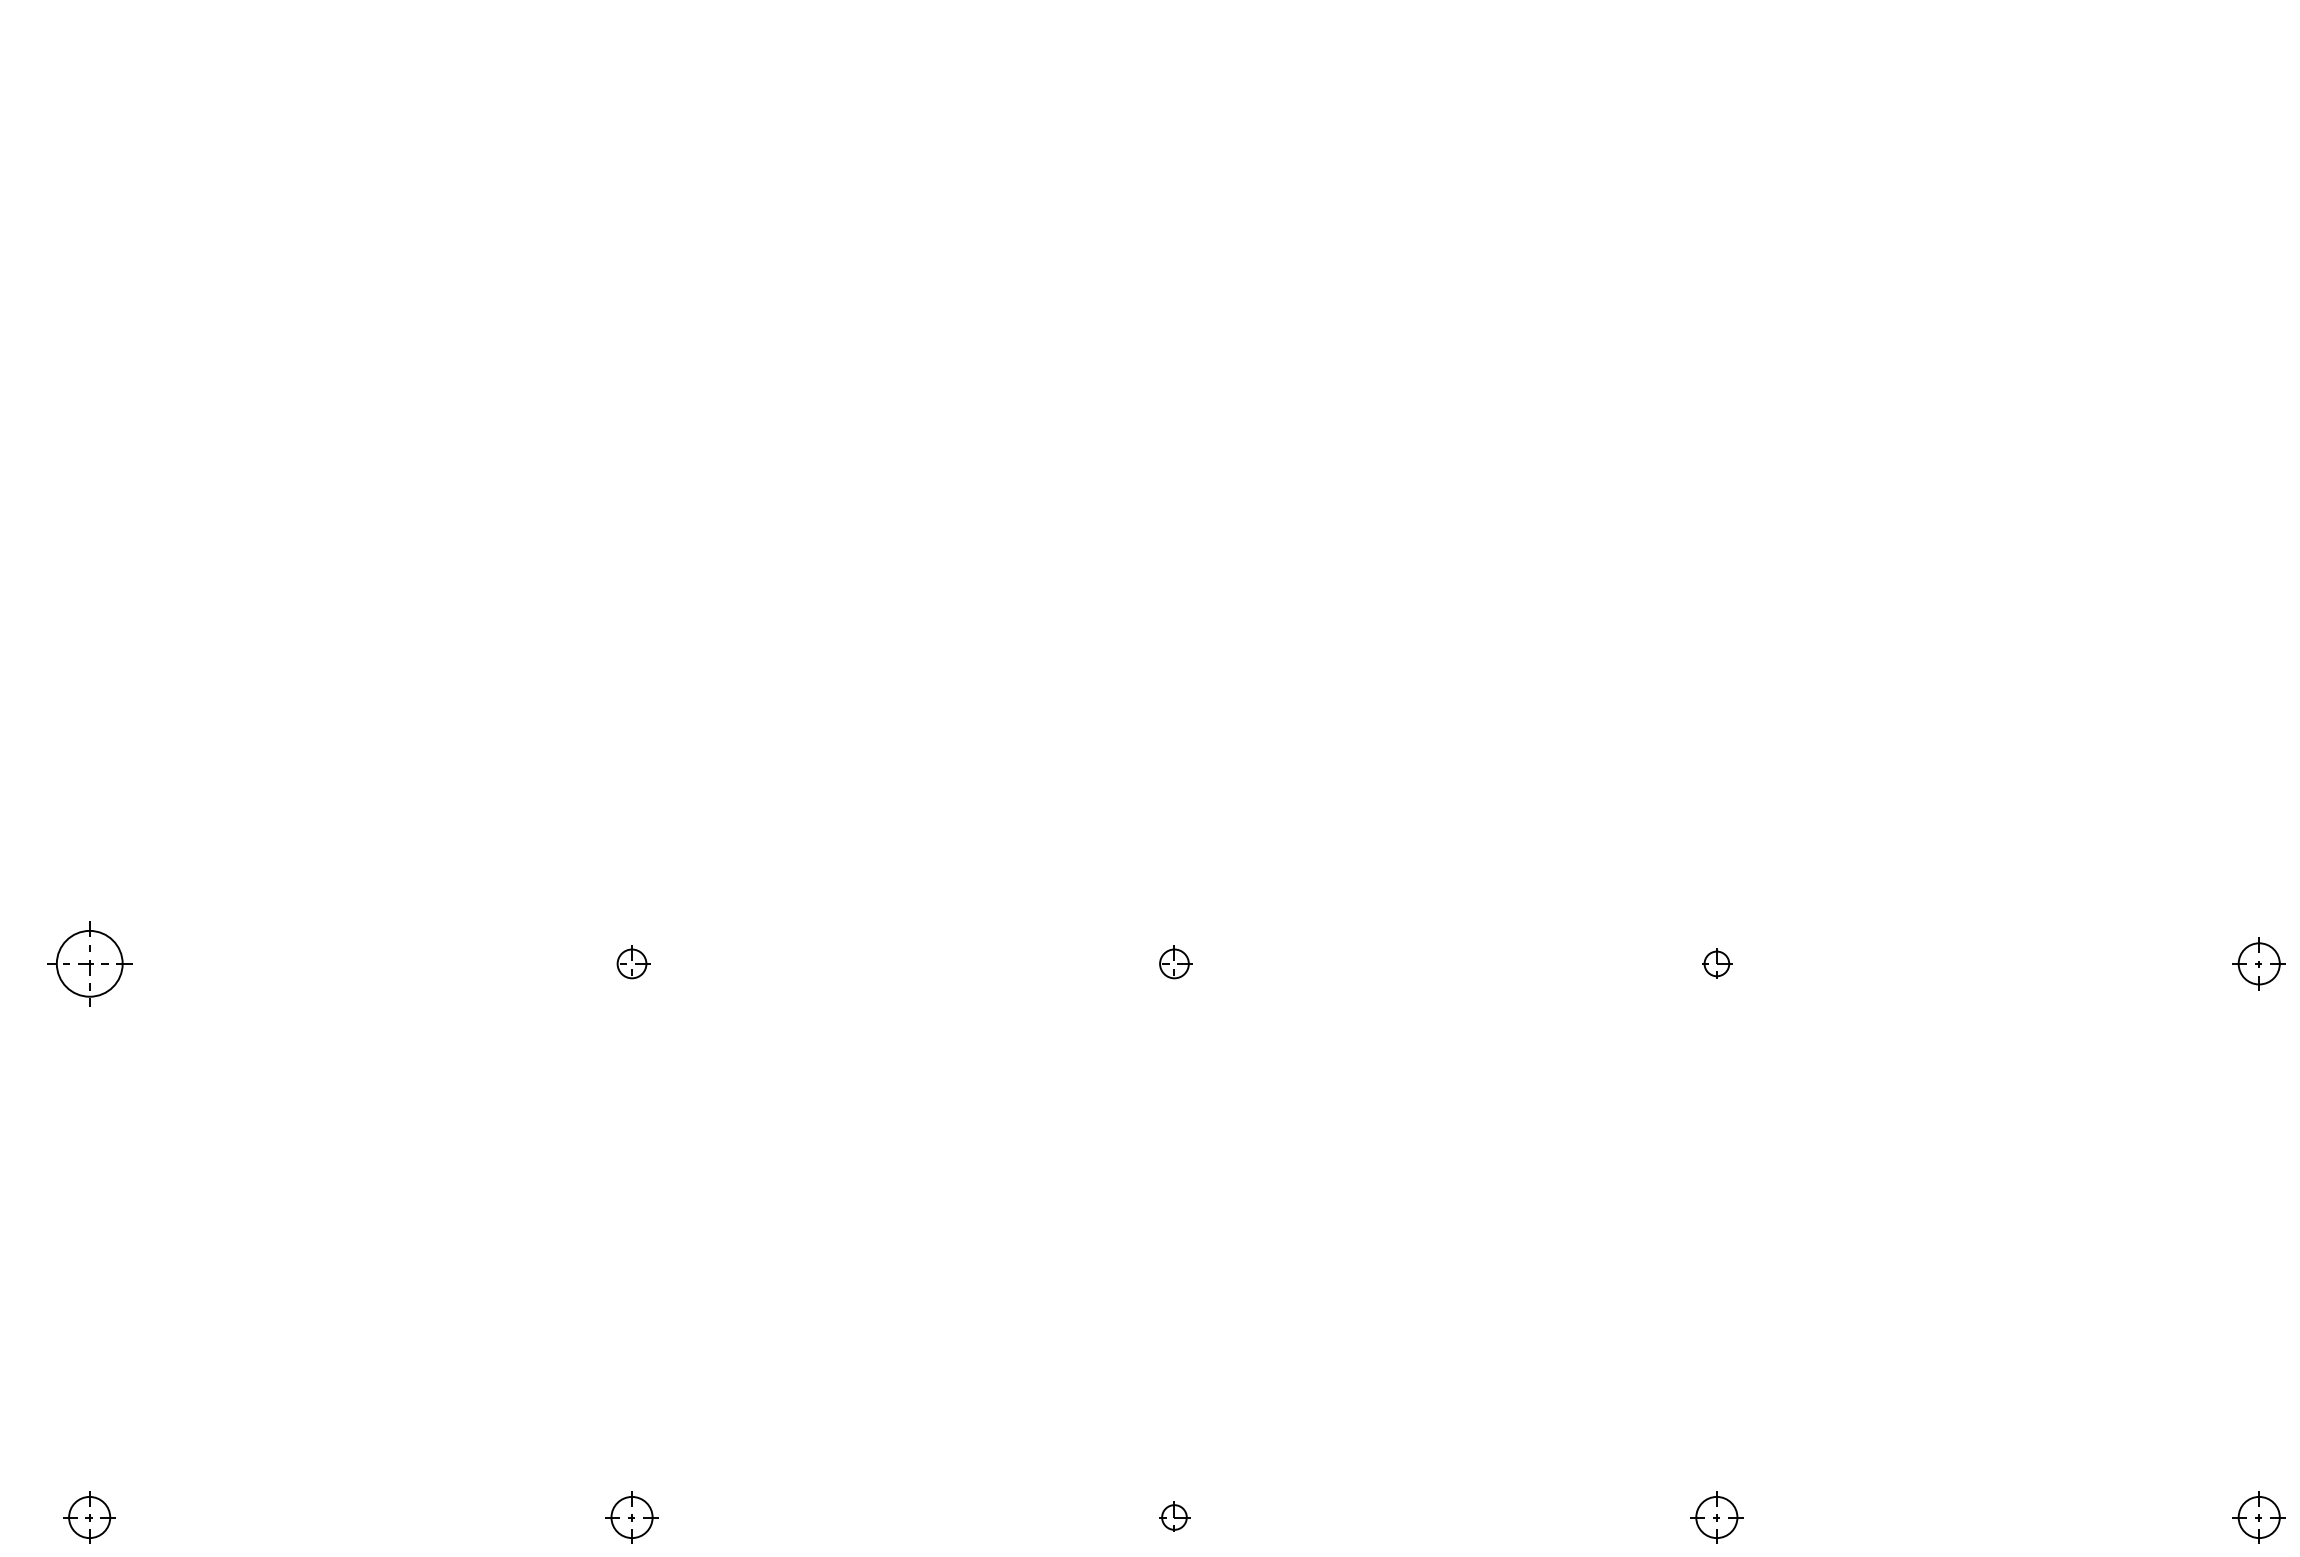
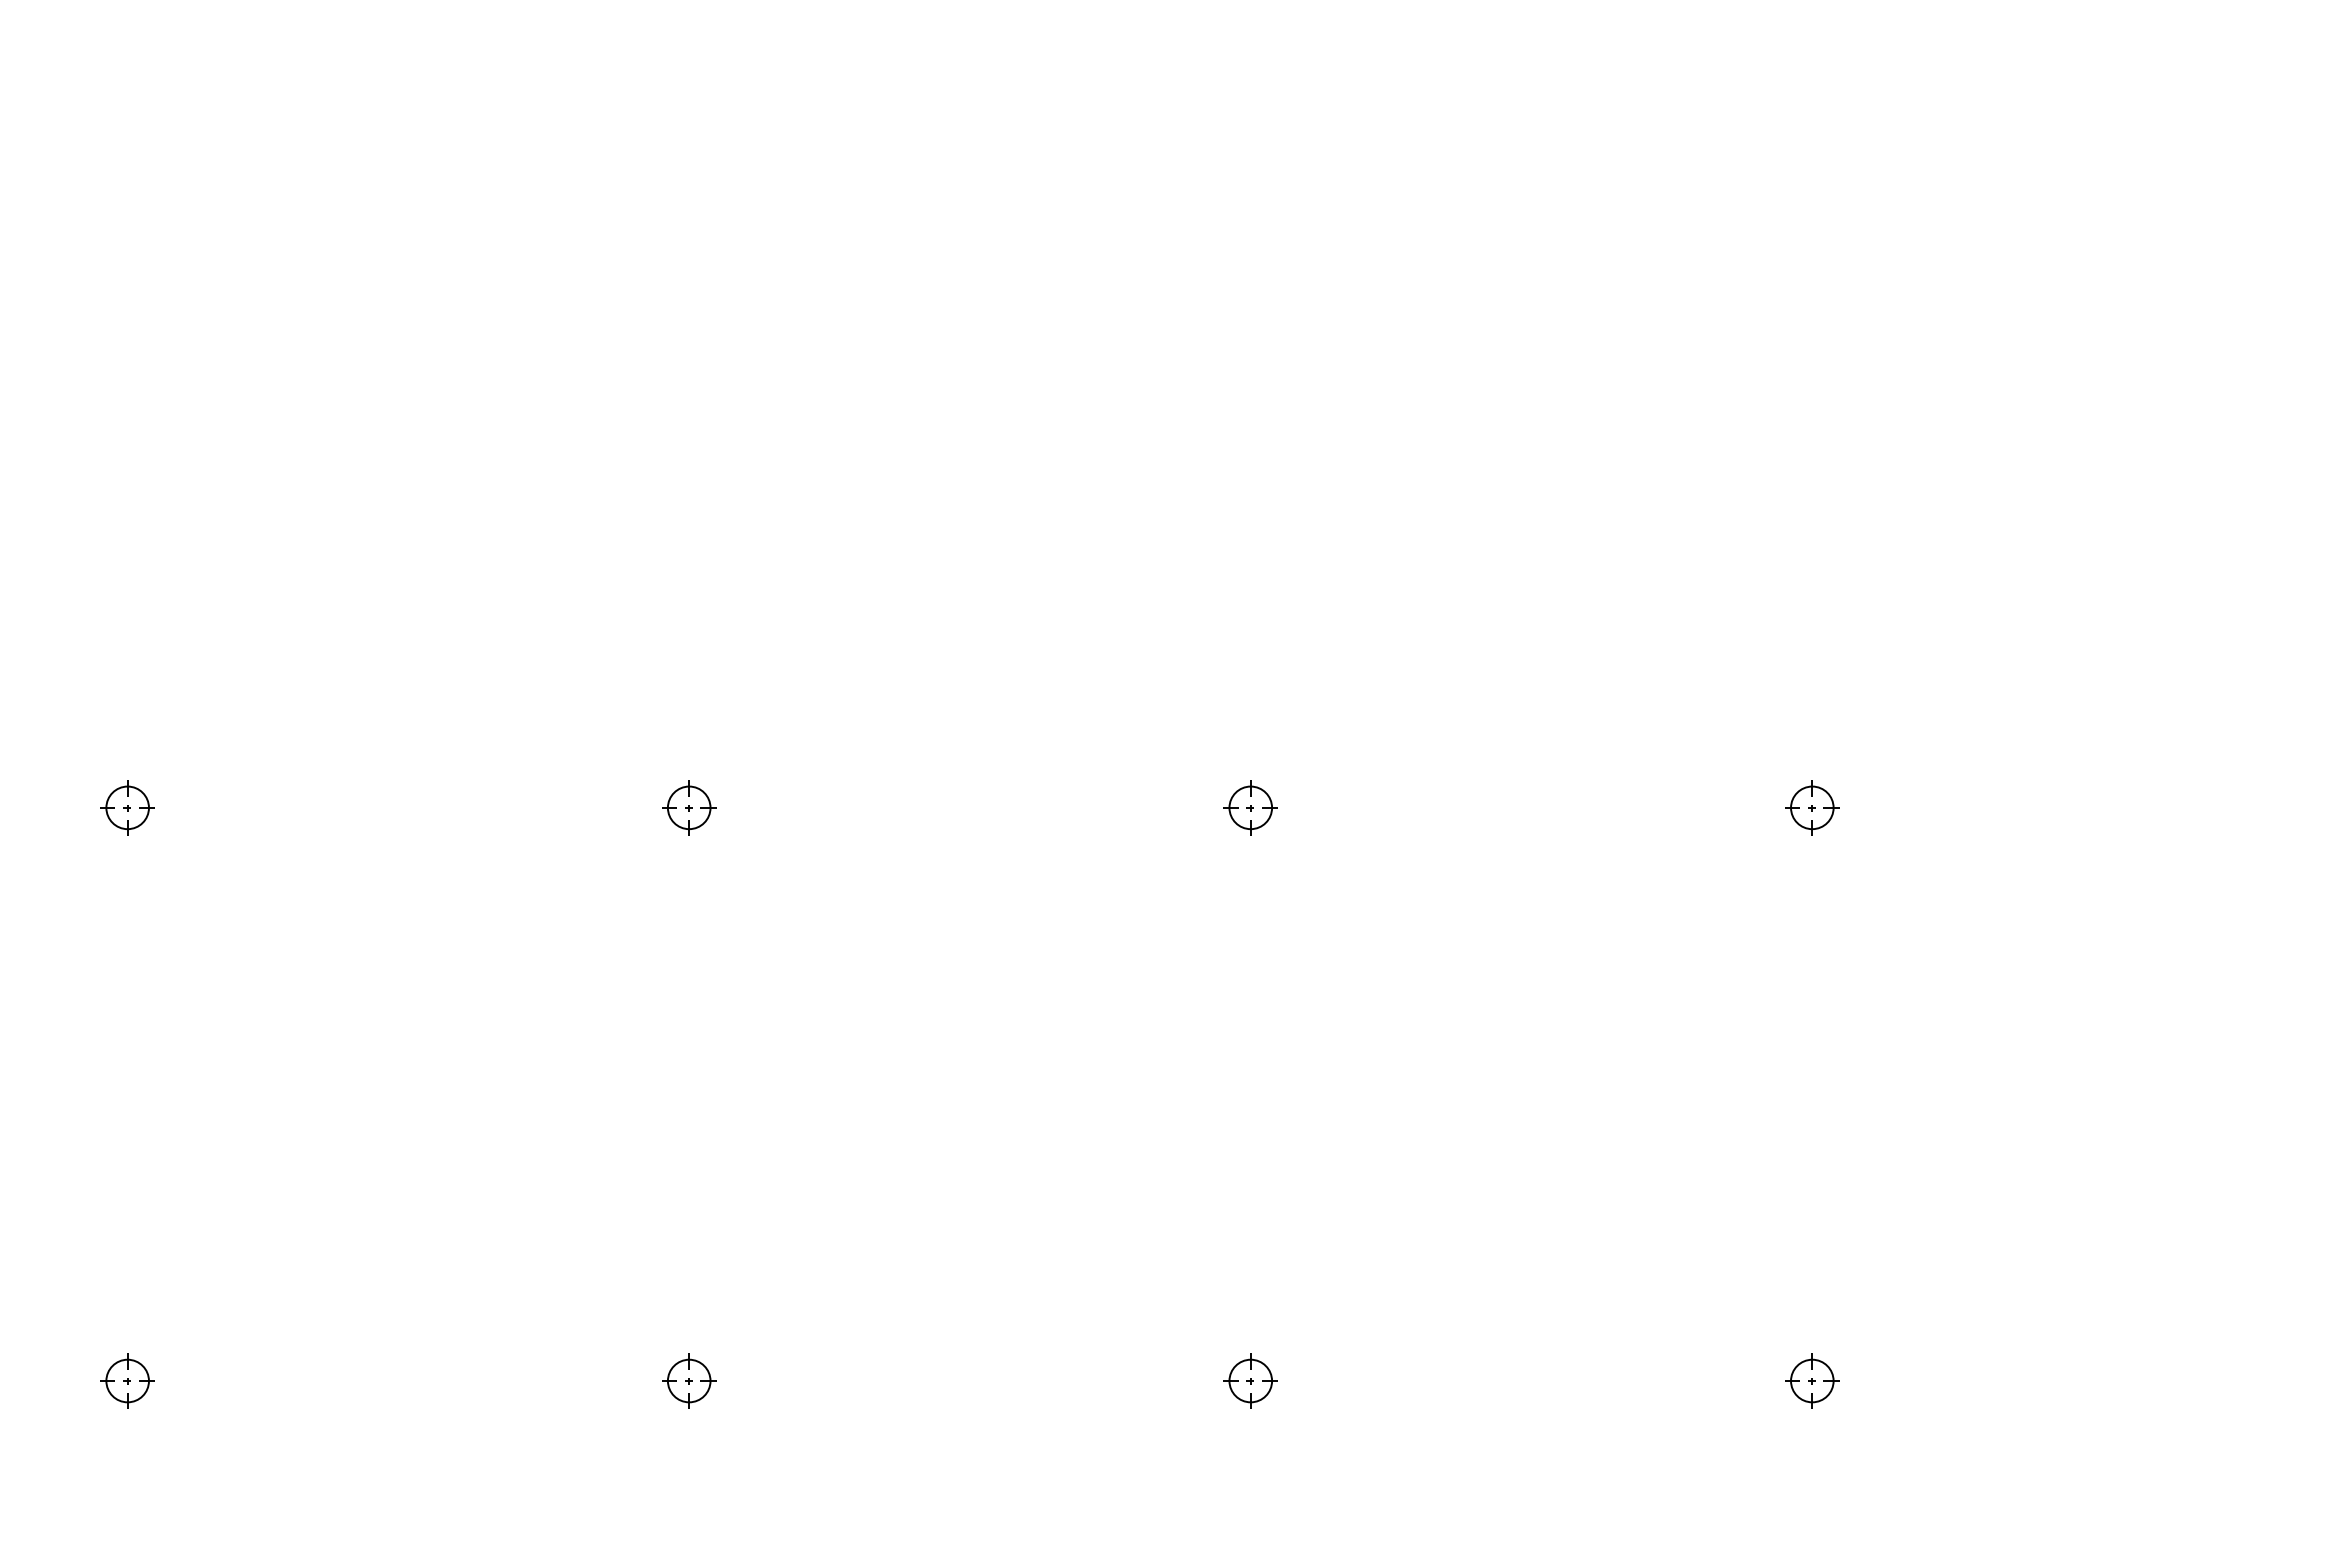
part: (89, 963) -> (127, 807), size x0.62
part: (631, 963) -> (688, 807), size x1.43
part: (1174, 963) -> (1250, 807), size x1.43
part: (1716, 963) -> (1811, 807), size x1.67
part: (1174, 1517) -> (1250, 1381), size x1.67

